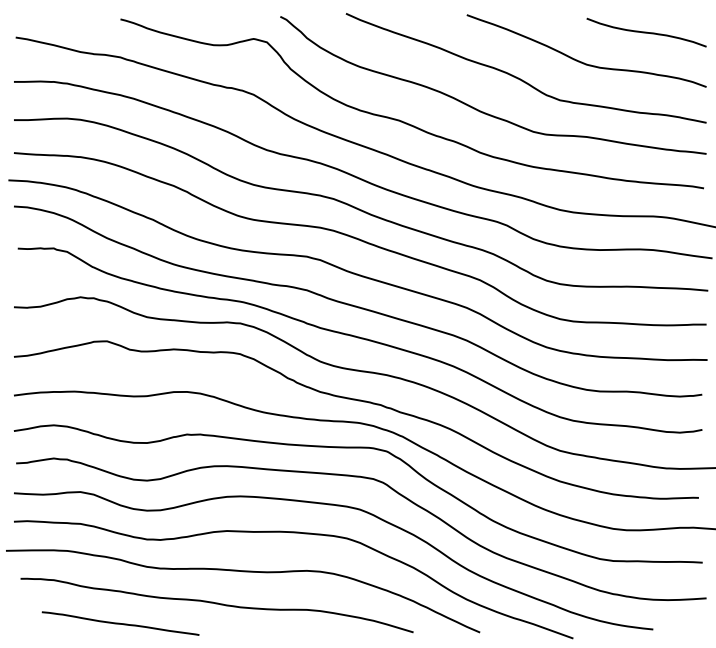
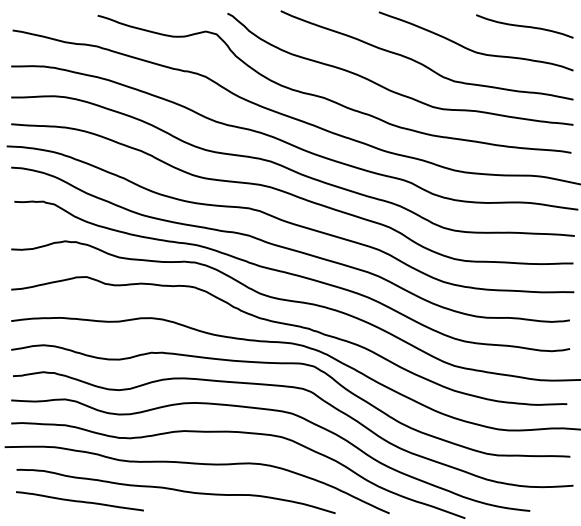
curve: (120, 623) -> (79, 501), moved

